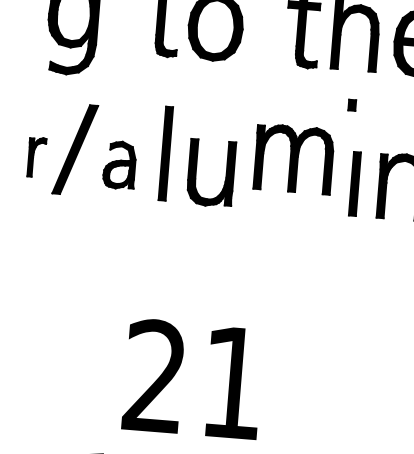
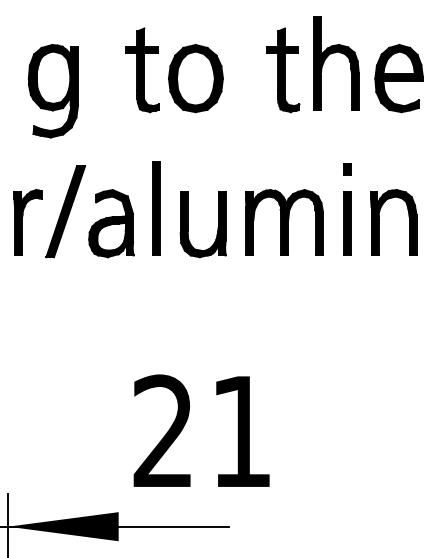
part: (352, 105) -> (347, 169), moved
part: (36, 157) -> (27, 222), size x1.67
part: (293, 158) -> (284, 222), moved
part: (119, 164) -> (111, 223), size x1.43

